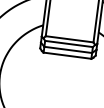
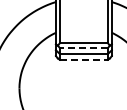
line: (68, 43) -> (83, 47), solid -> dashed
line: (68, 55) -> (84, 59), solid -> dashed

